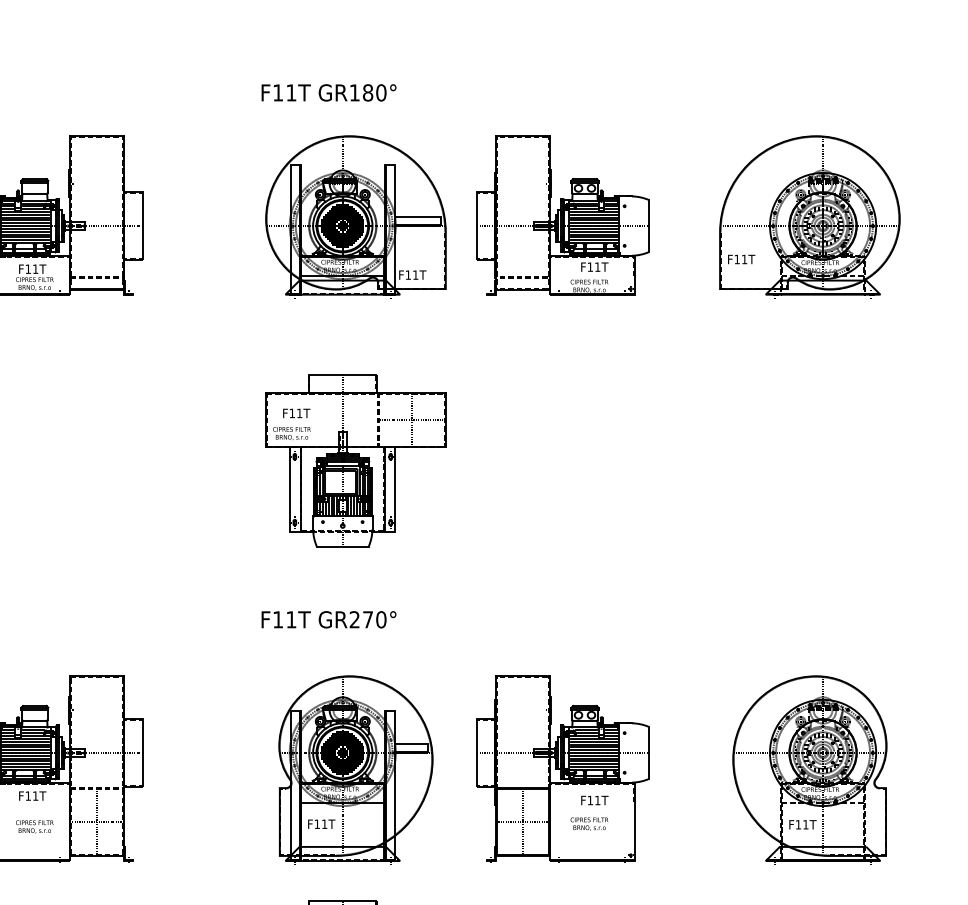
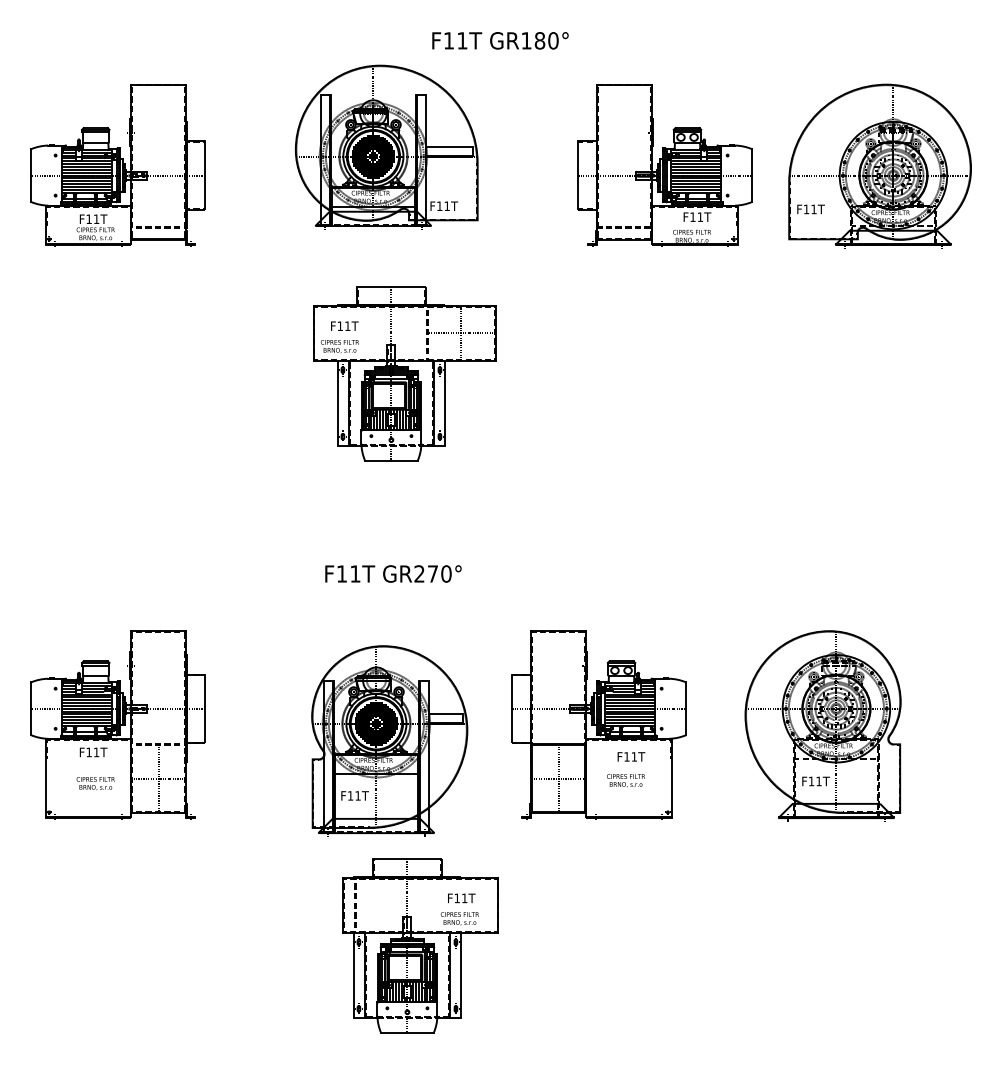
text: (329, 92) -> (500, 40), moved
part: (355, 216) -> (386, 146), moved
part: (562, 216) -> (664, 165), moved
part: (355, 460) -> (404, 373), moved
part: (562, 768) -> (598, 724), moved
part: (355, 769) -> (389, 740), moved
part: (809, 769) -> (822, 725), moved

